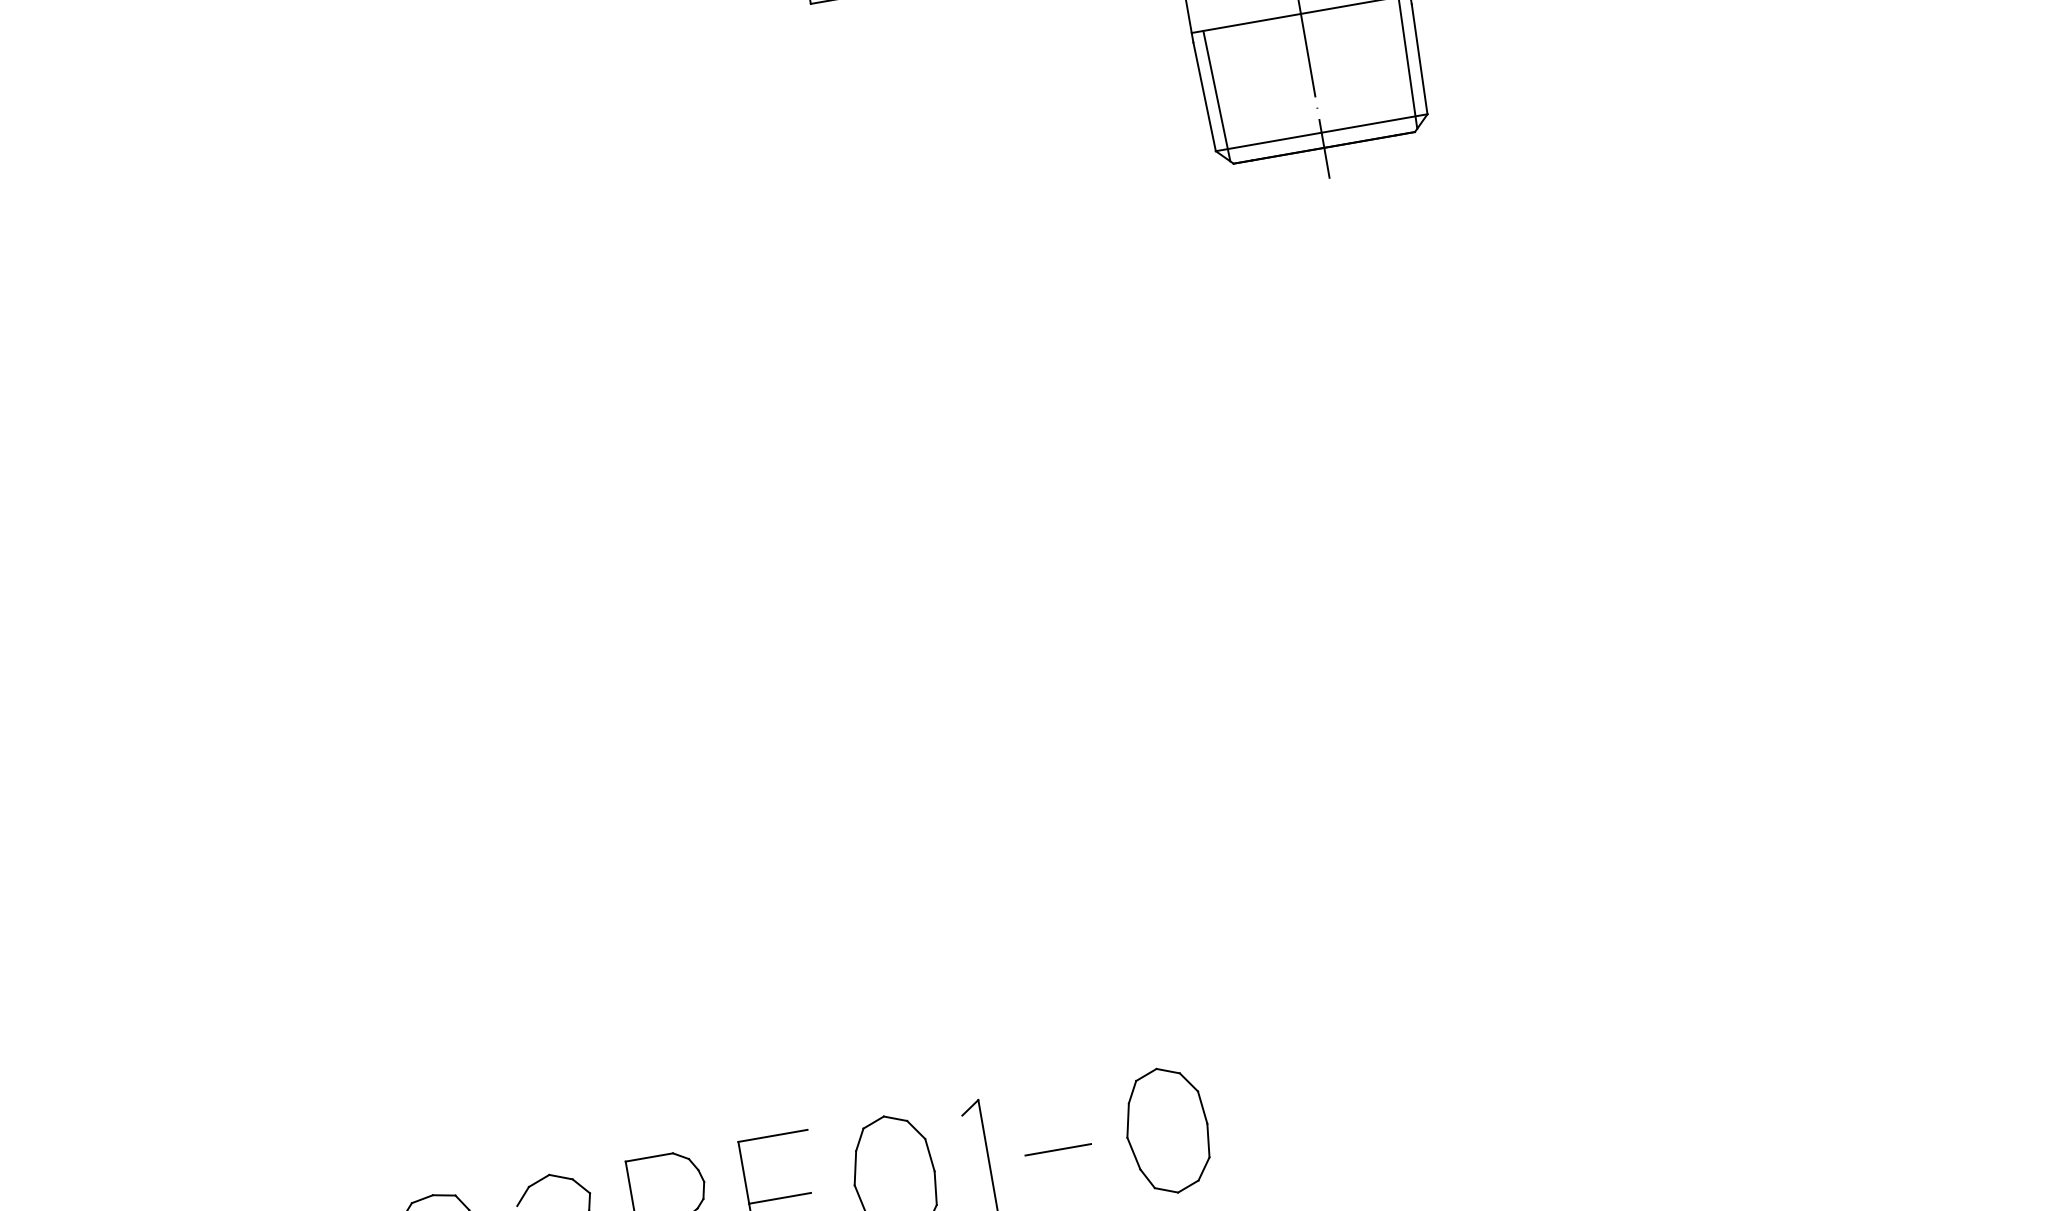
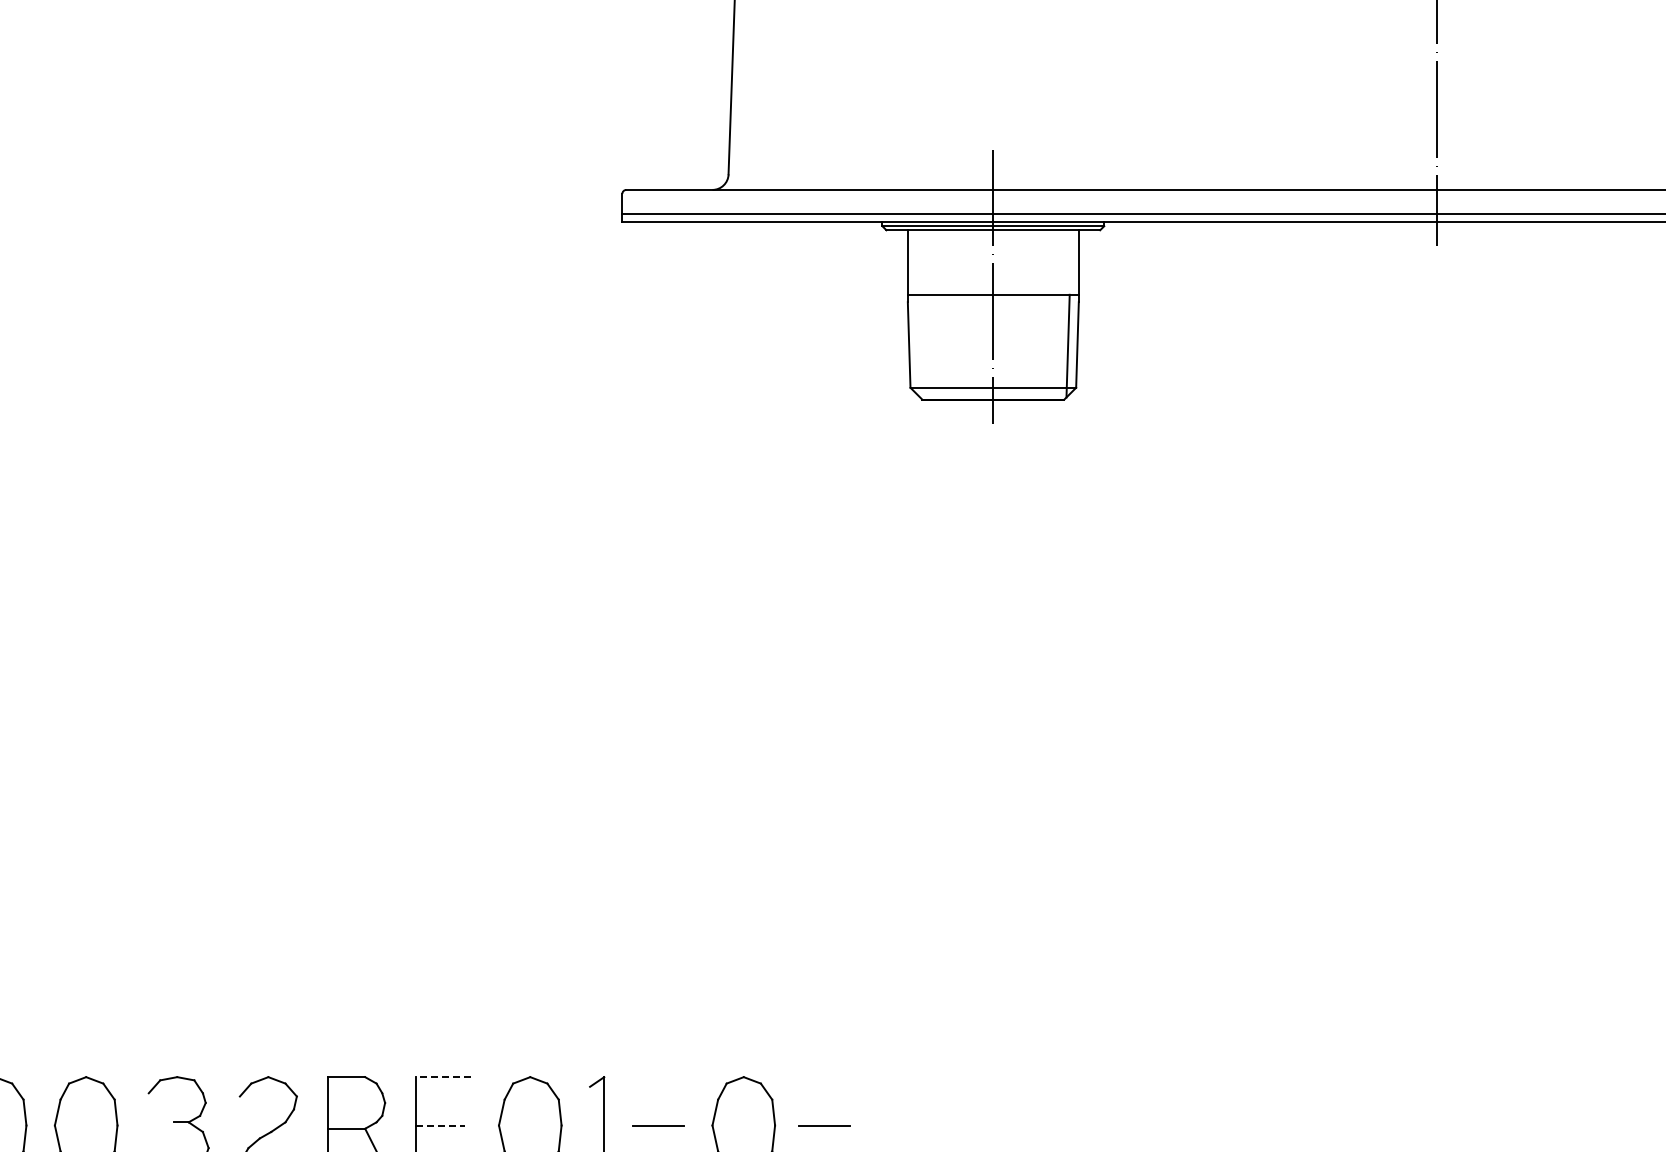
line: (1216, 95) -> (918, 345), removed
line: (1270, 1112) -> (824, 1125), added
line: (771, 1136) -> (442, 1077), solid -> dashed
line: (781, 1198) -> (441, 1125), solid -> dashed

